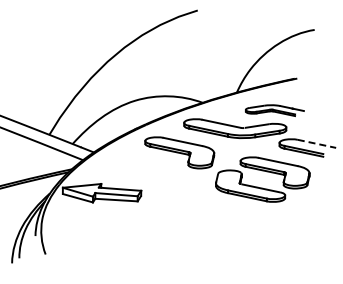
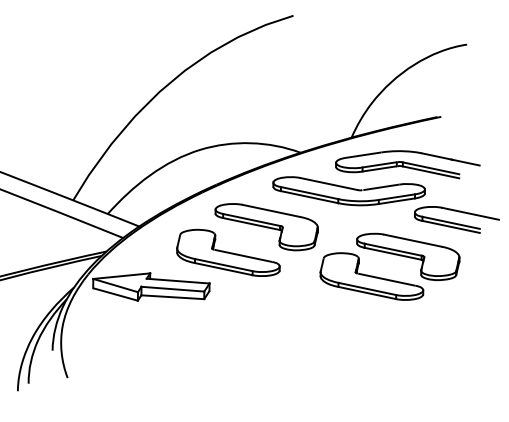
part: (274, 110) -> (407, 164), size x1.67
line: (316, 143) -> (469, 213), dashed -> solid
part: (153, 169) -> (227, 251), added

